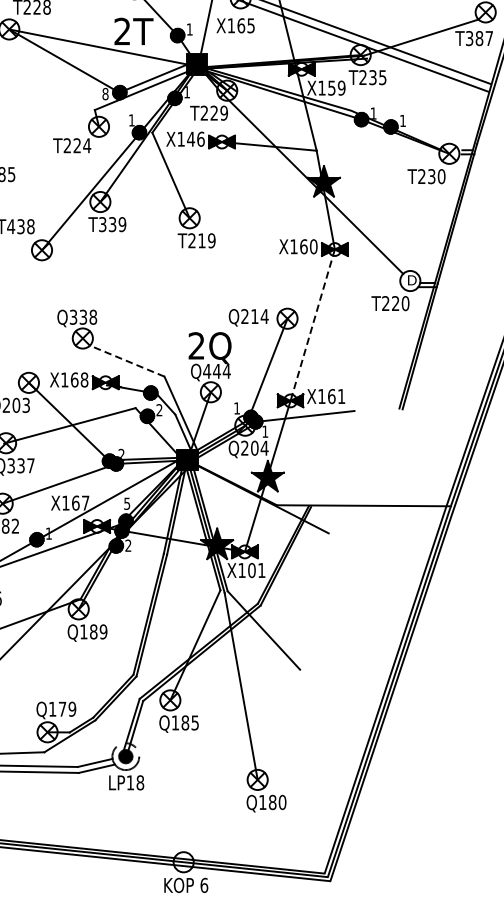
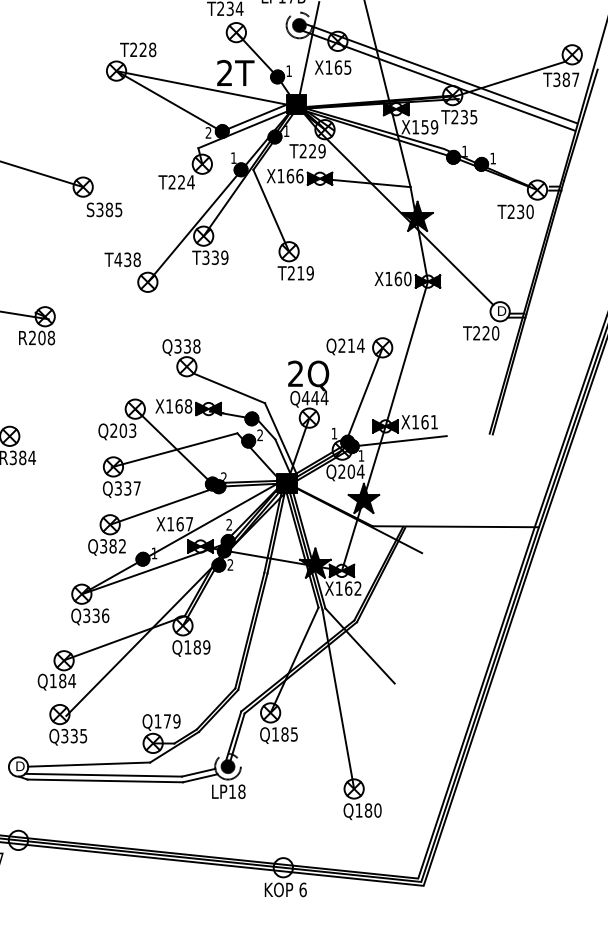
text: (105, 93) -> (208, 132), 8 -> 2
text: (191, 138) -> (290, 175), X146 -> X166
line: (312, 325) -> (406, 354), dashed -> solid
line: (127, 361) -> (229, 388), dashed -> solid
text: (127, 503) -> (229, 524), 5 -> 2
text: (257, 570) -> (353, 588), X101 -> X162

